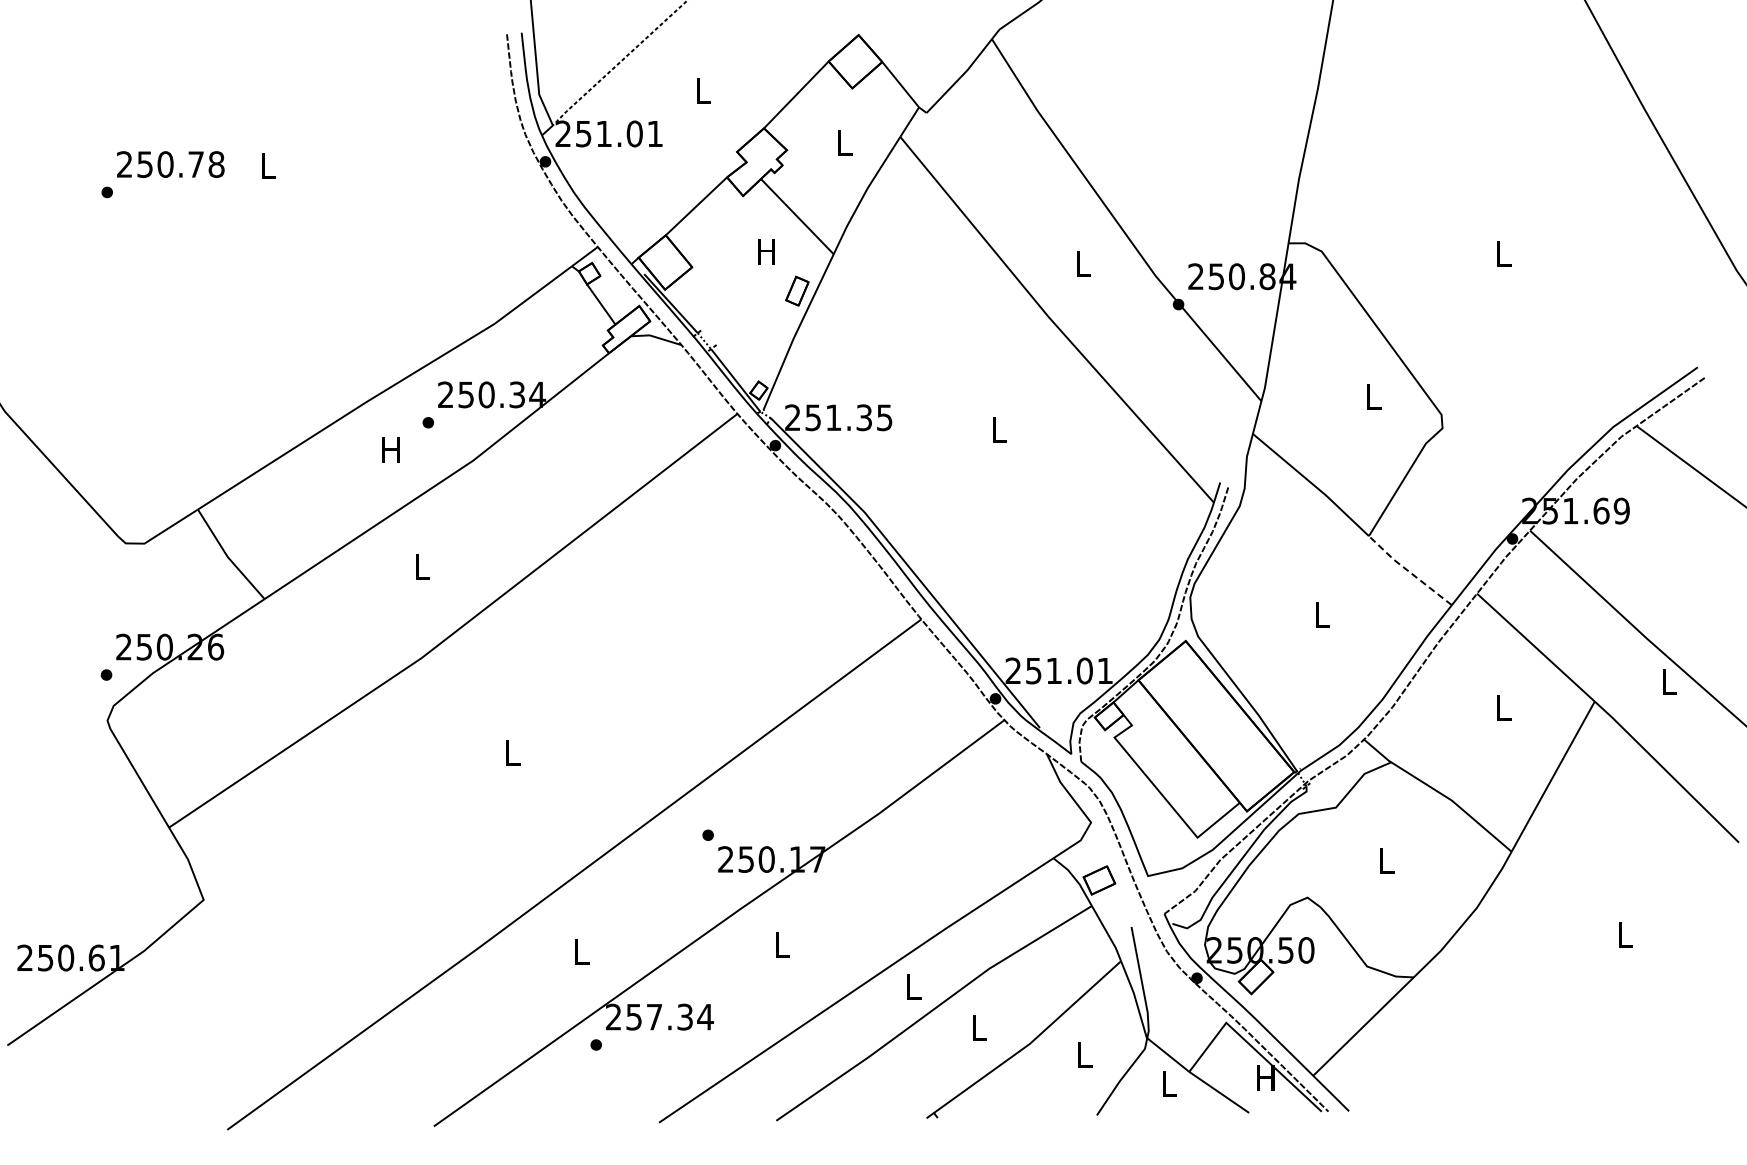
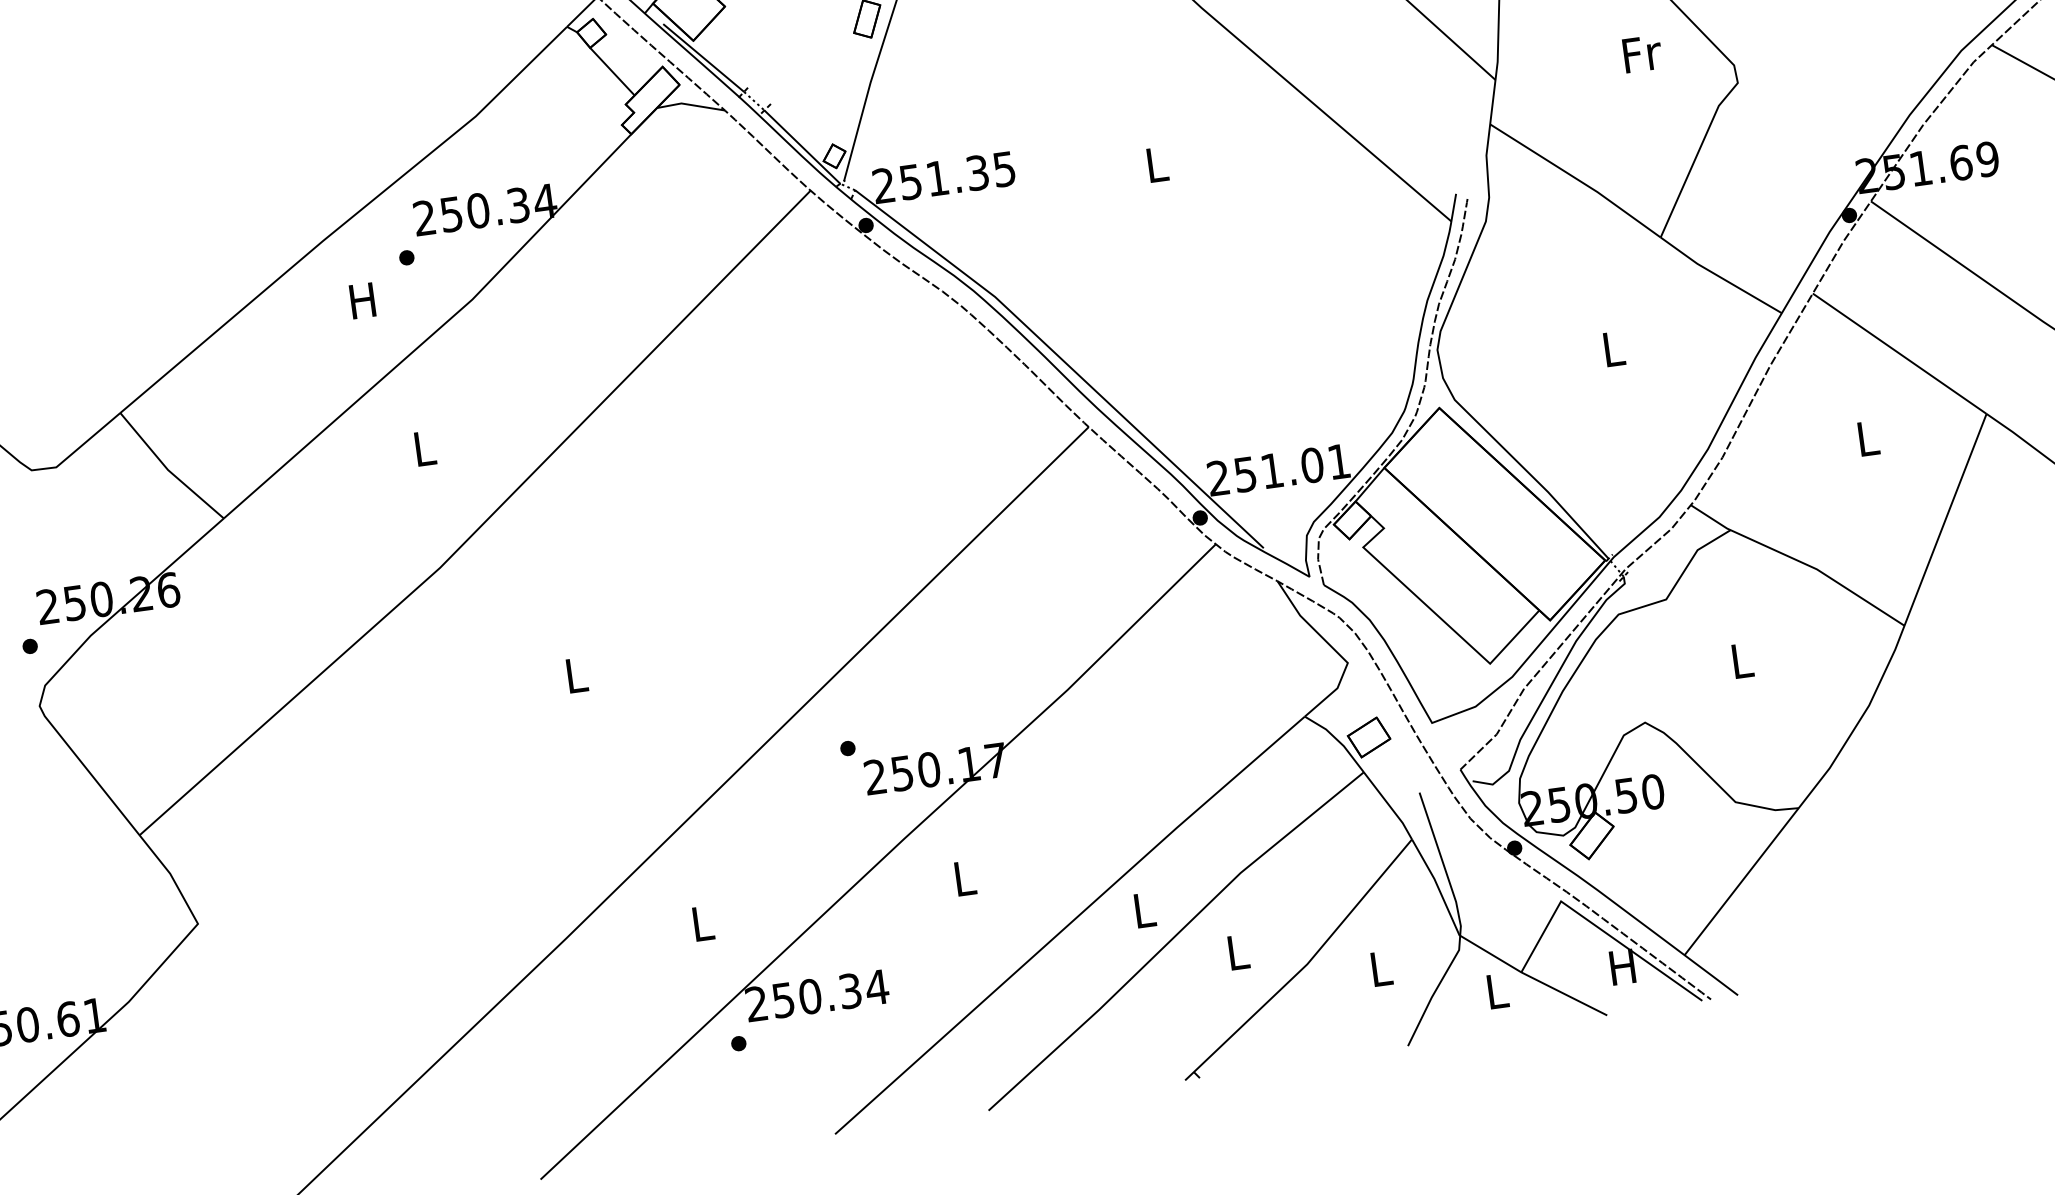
text: (1374, 396) -> (1642, 53), L -> Fr
line: (1408, 571) -> (1718, 276), dashed -> solid
text: (654, 1016) -> (810, 995), 257.34 -> 250.34

